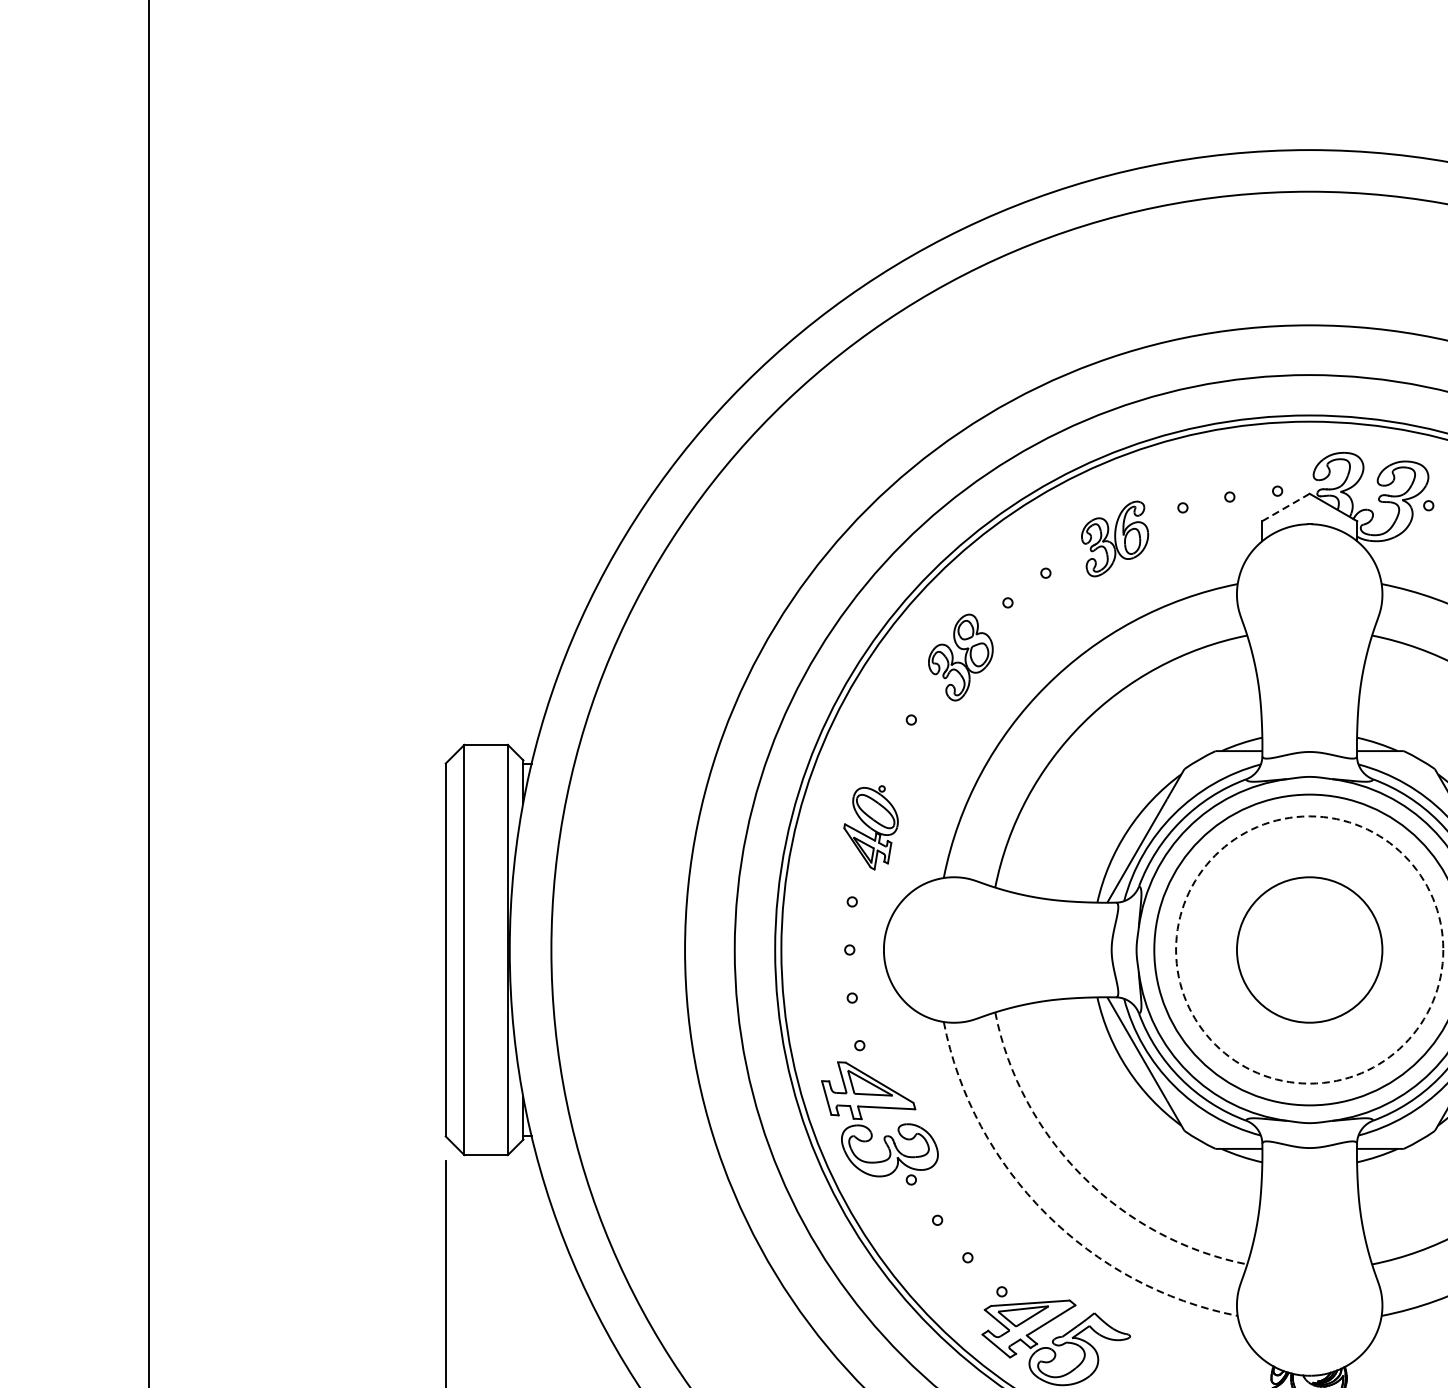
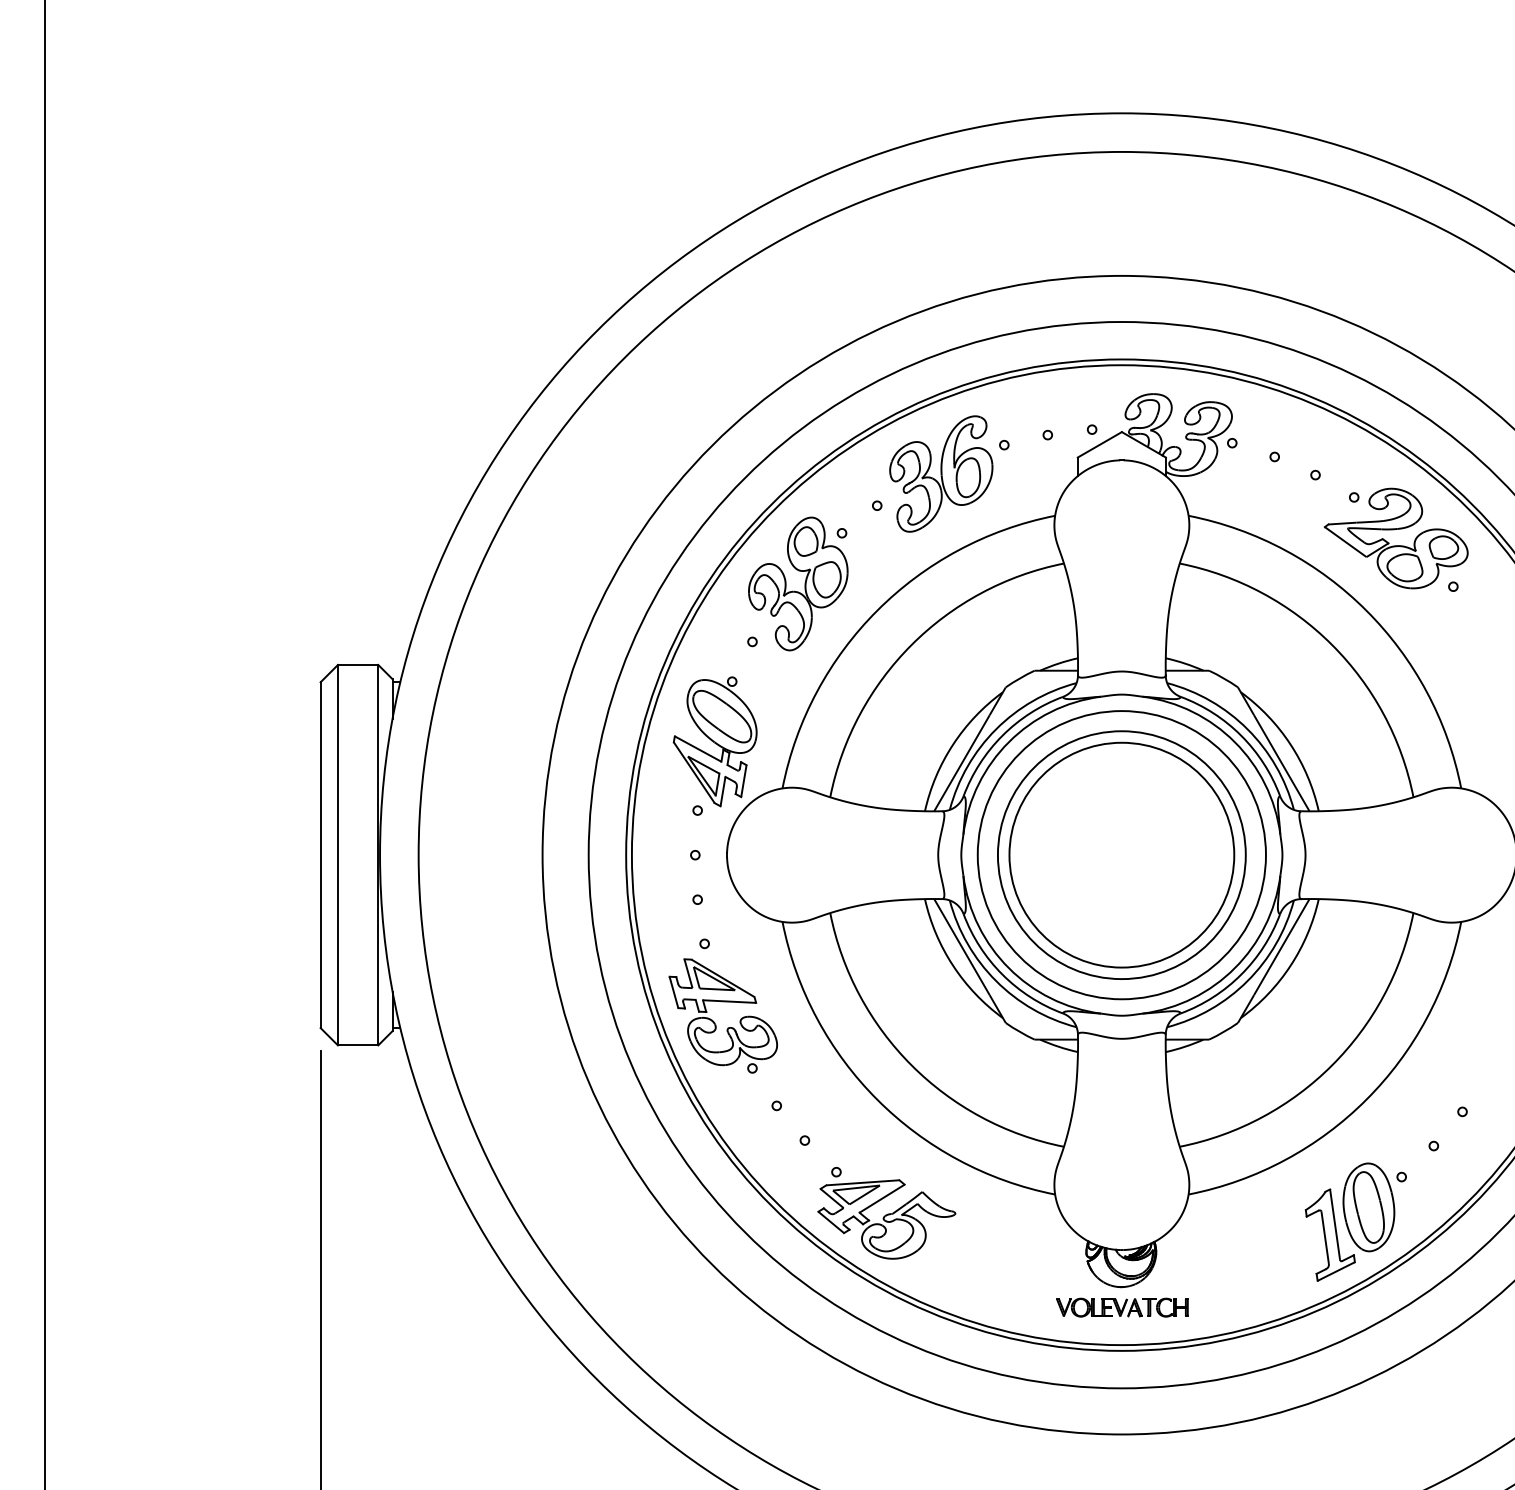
line: (1286, 507) -> (1100, 444), dashed -> solid
part: (1115, 538) -> (941, 473), size x1.67
part: (960, 657) -> (798, 583), size x1.67
part: (870, 827) -> (714, 741), size x1.67
circle: (1309, 949) -> (1121, 854), size x1.67
circle: (1309, 950) -> (1121, 855), dashed -> solid
arc: (1082, 1176) -> (911, 1065), dashed -> solid
arc: (1046, 1213) -> (877, 1099), dashed -> solid

